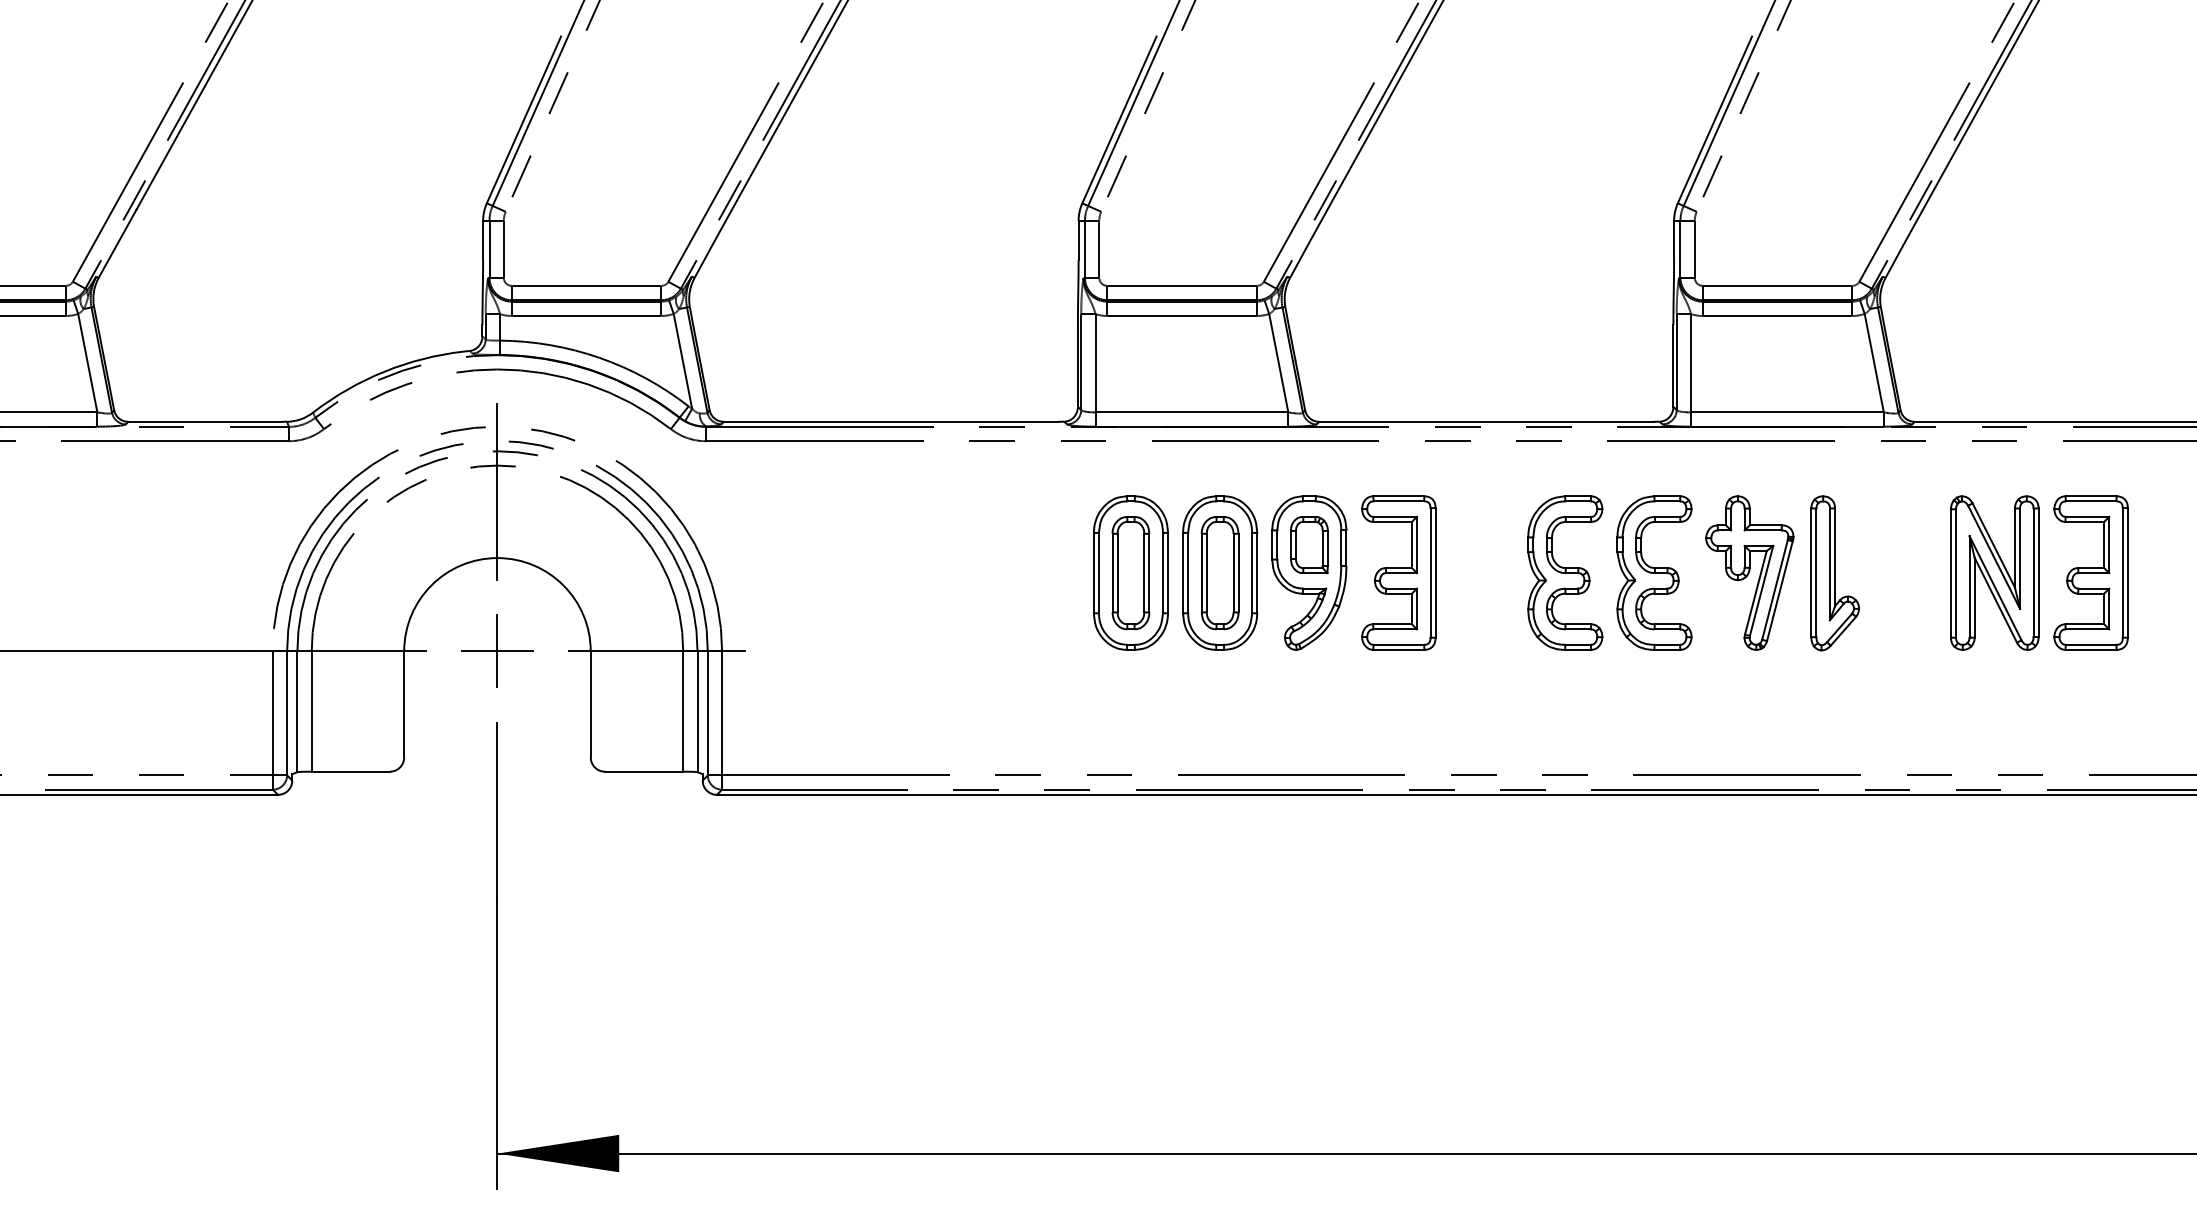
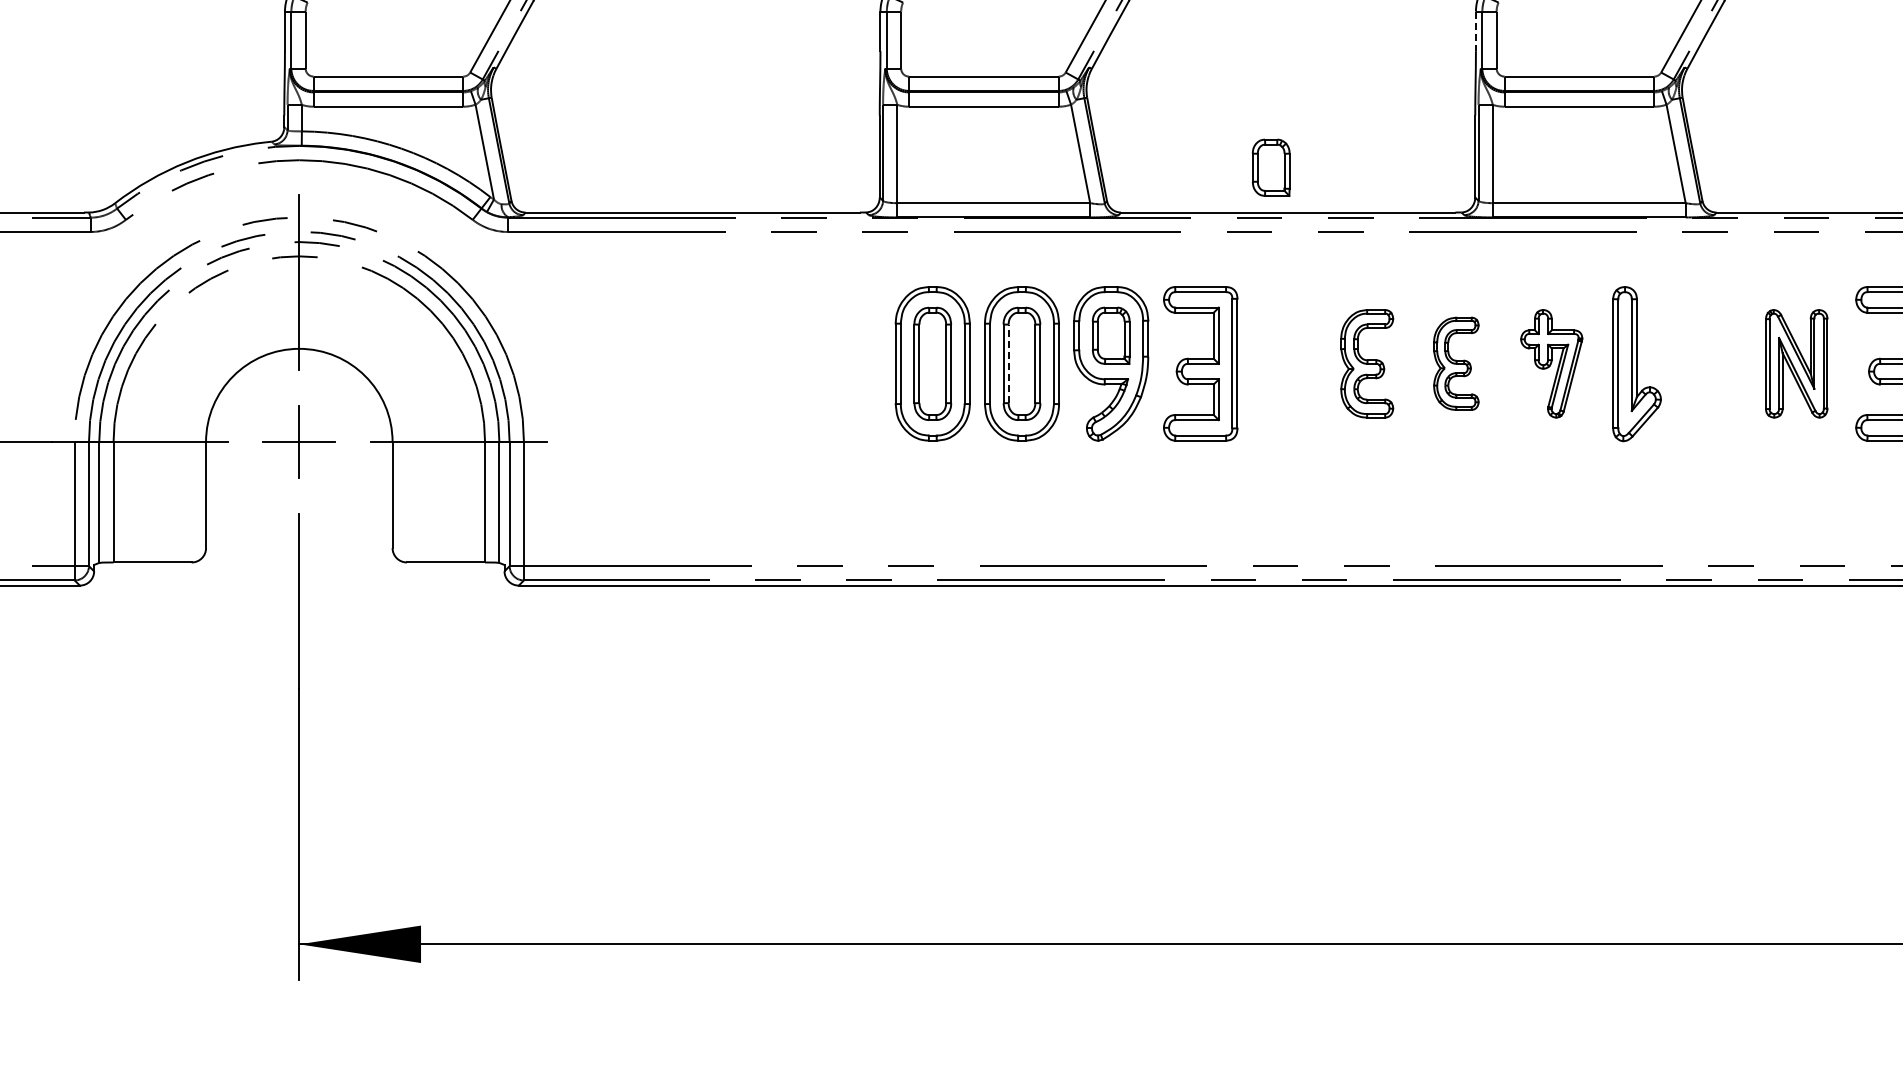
line: (1674, 240) -> (1476, 31), solid -> dashed
part: (1469, 377) -> (1271, 168), added
line: (1206, 572) -> (1008, 363), solid -> dashed
part: (1565, 572) -> (1367, 363), size x0.7
part: (1654, 572) -> (1456, 363), size x0.6
part: (1749, 572) -> (1551, 363), size x0.7
part: (1994, 572) -> (1796, 363), size x0.7

